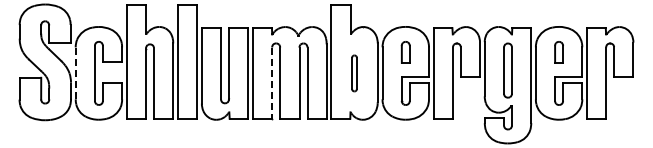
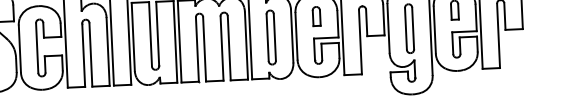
line: (75, 73) -> (19, 49), dashed -> solid
part: (354, 73) -> (271, 37), size x1.67
line: (272, 83) -> (197, 49), dashed -> solid

